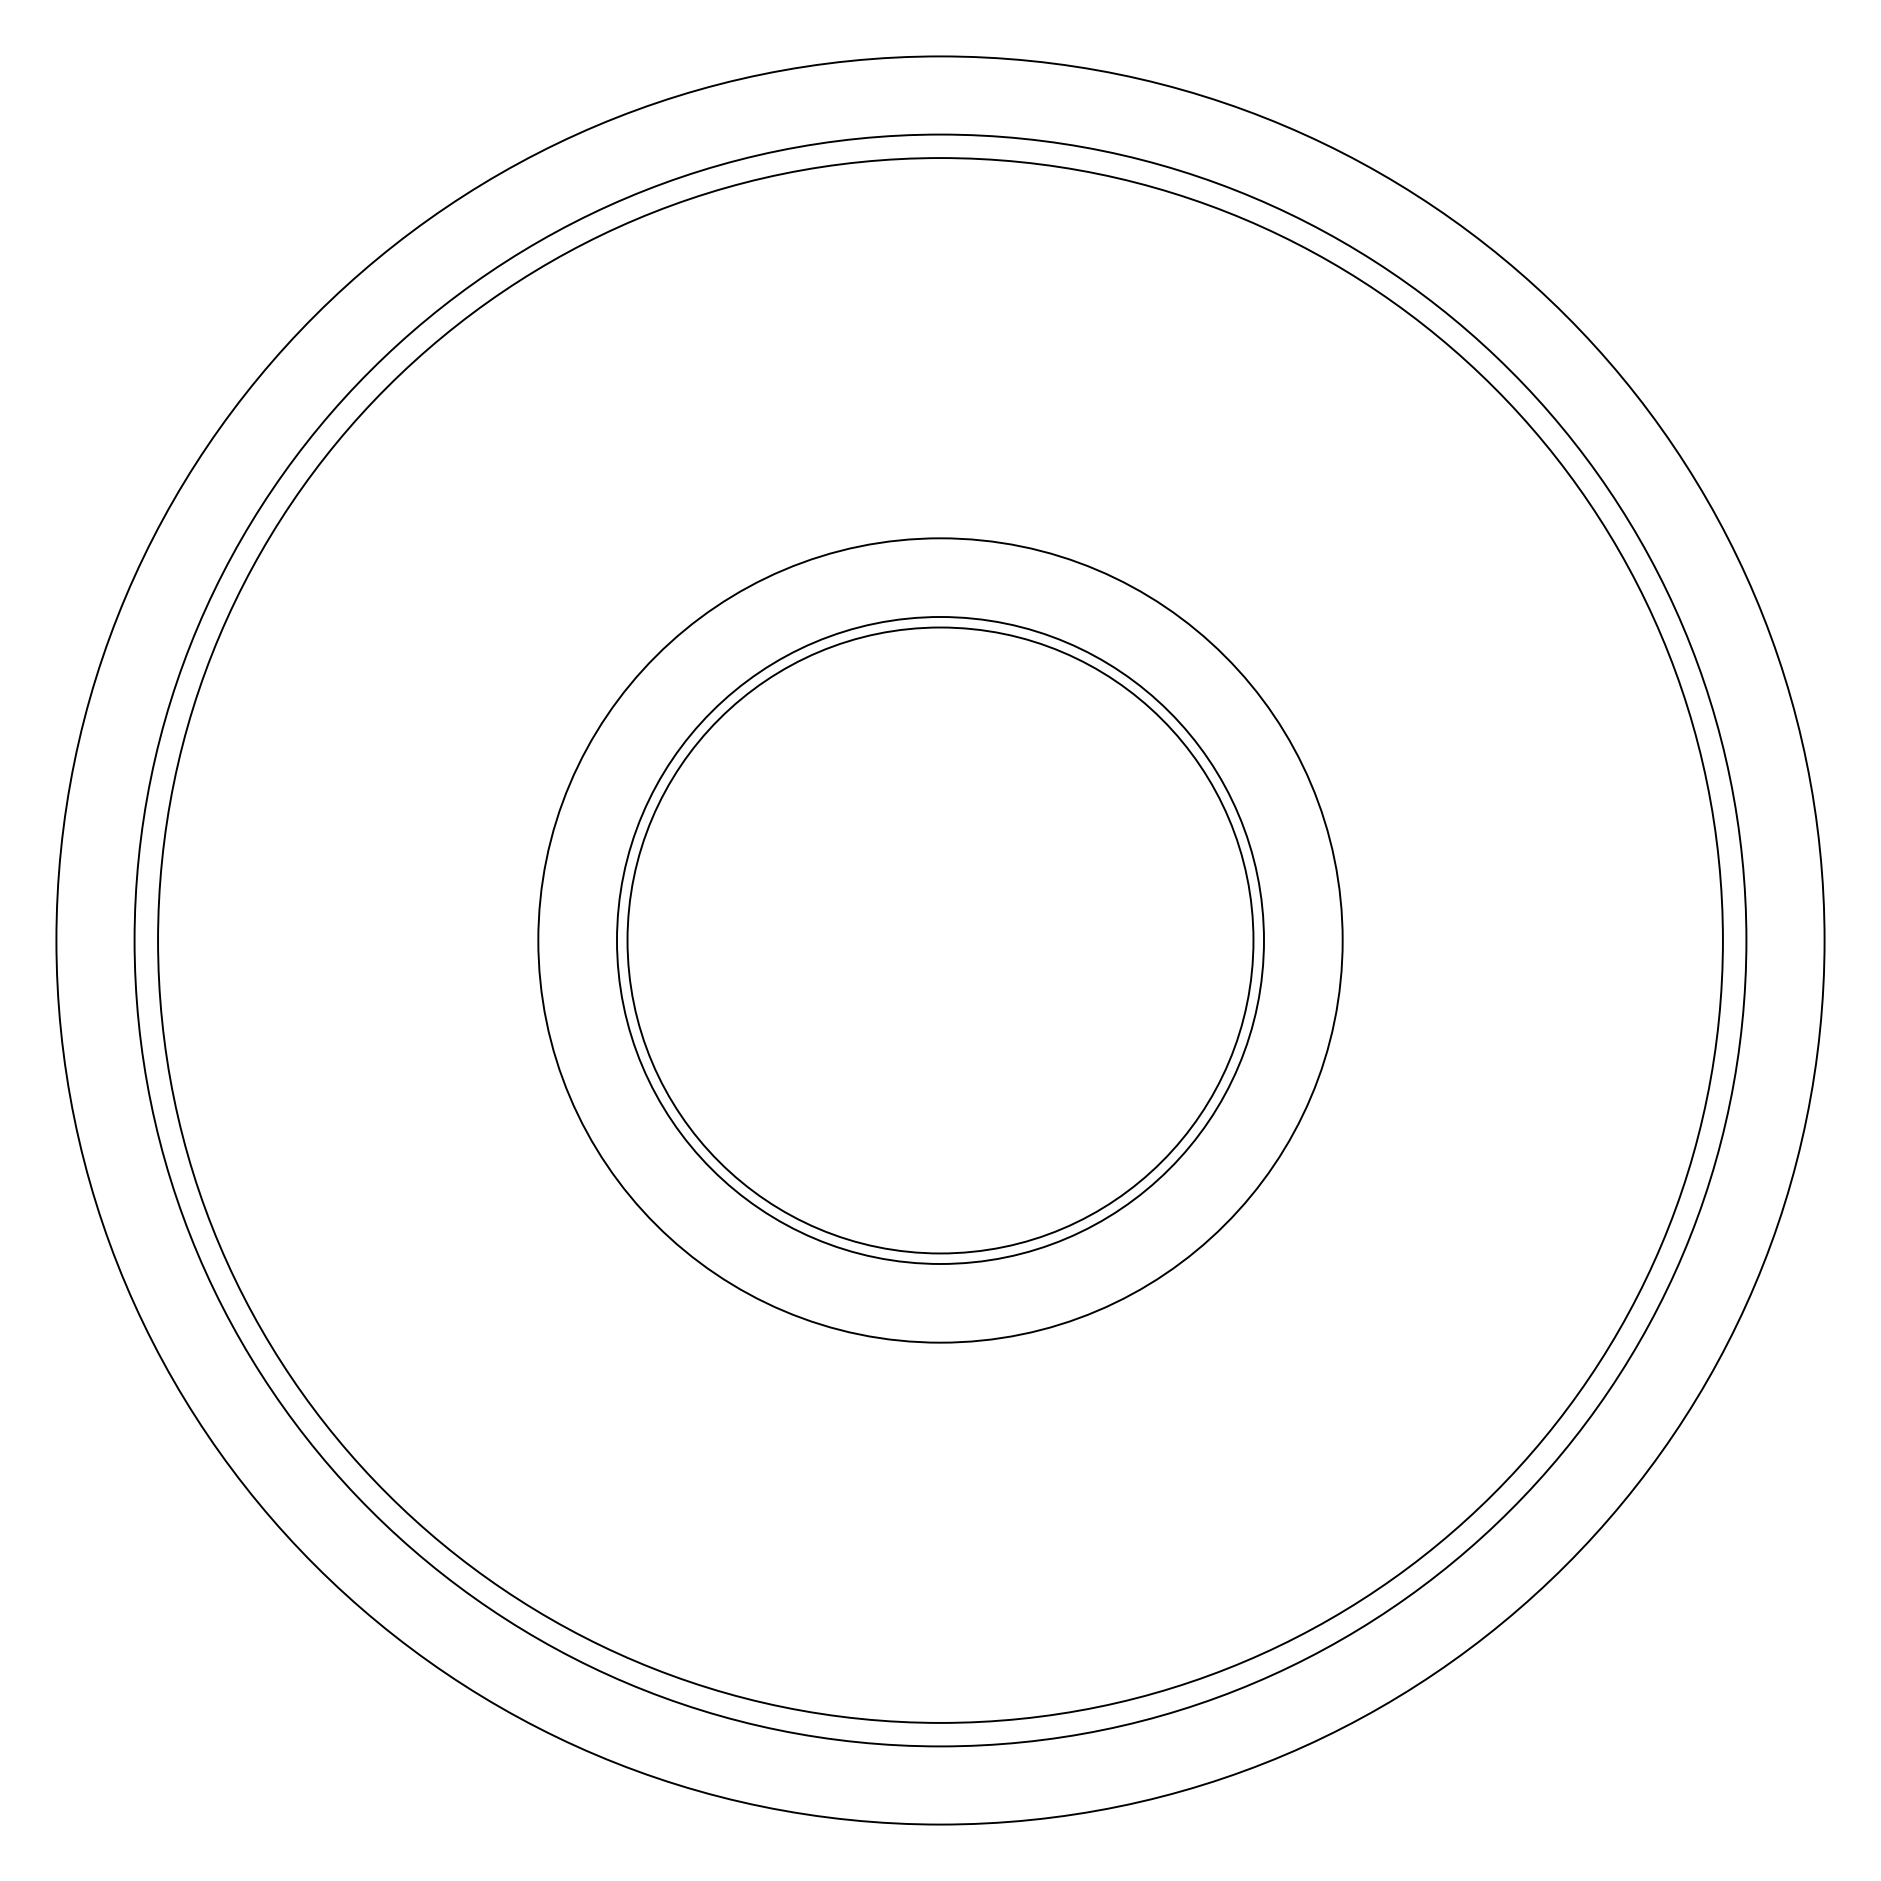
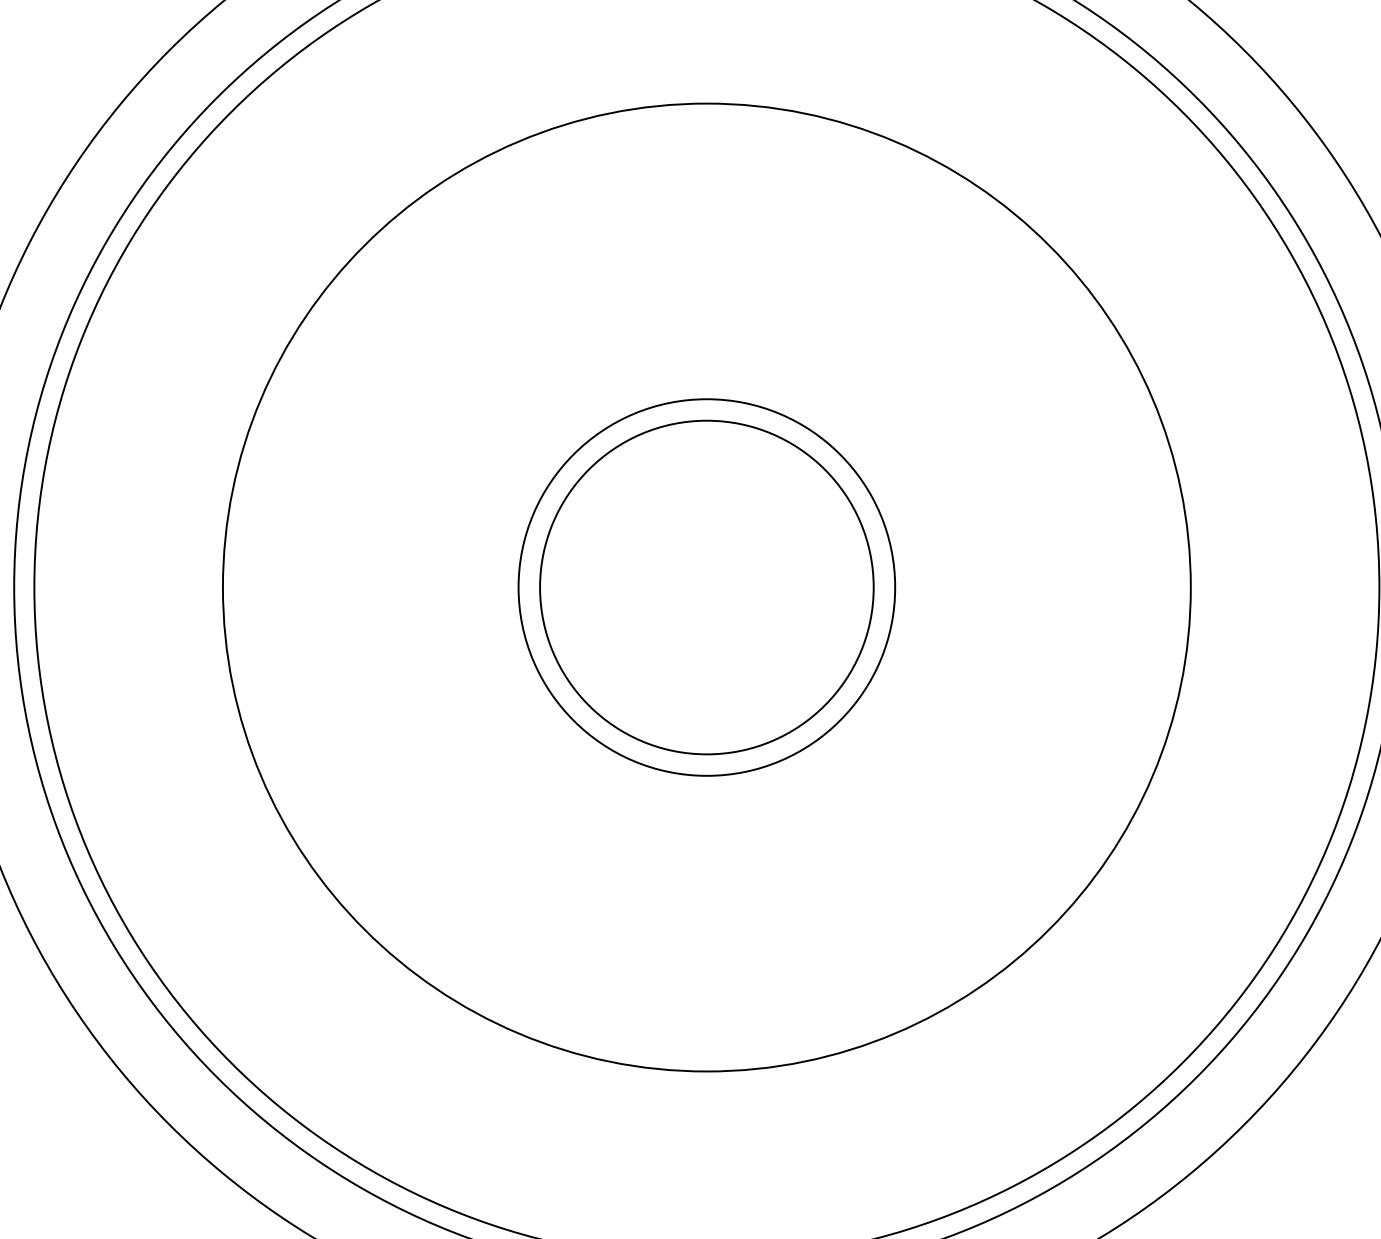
circle: (940, 940) -> (706, 587), size x0.6
circle: (940, 940) -> (706, 587), size x0.7
circle: (940, 940) -> (706, 587), size x1.4

